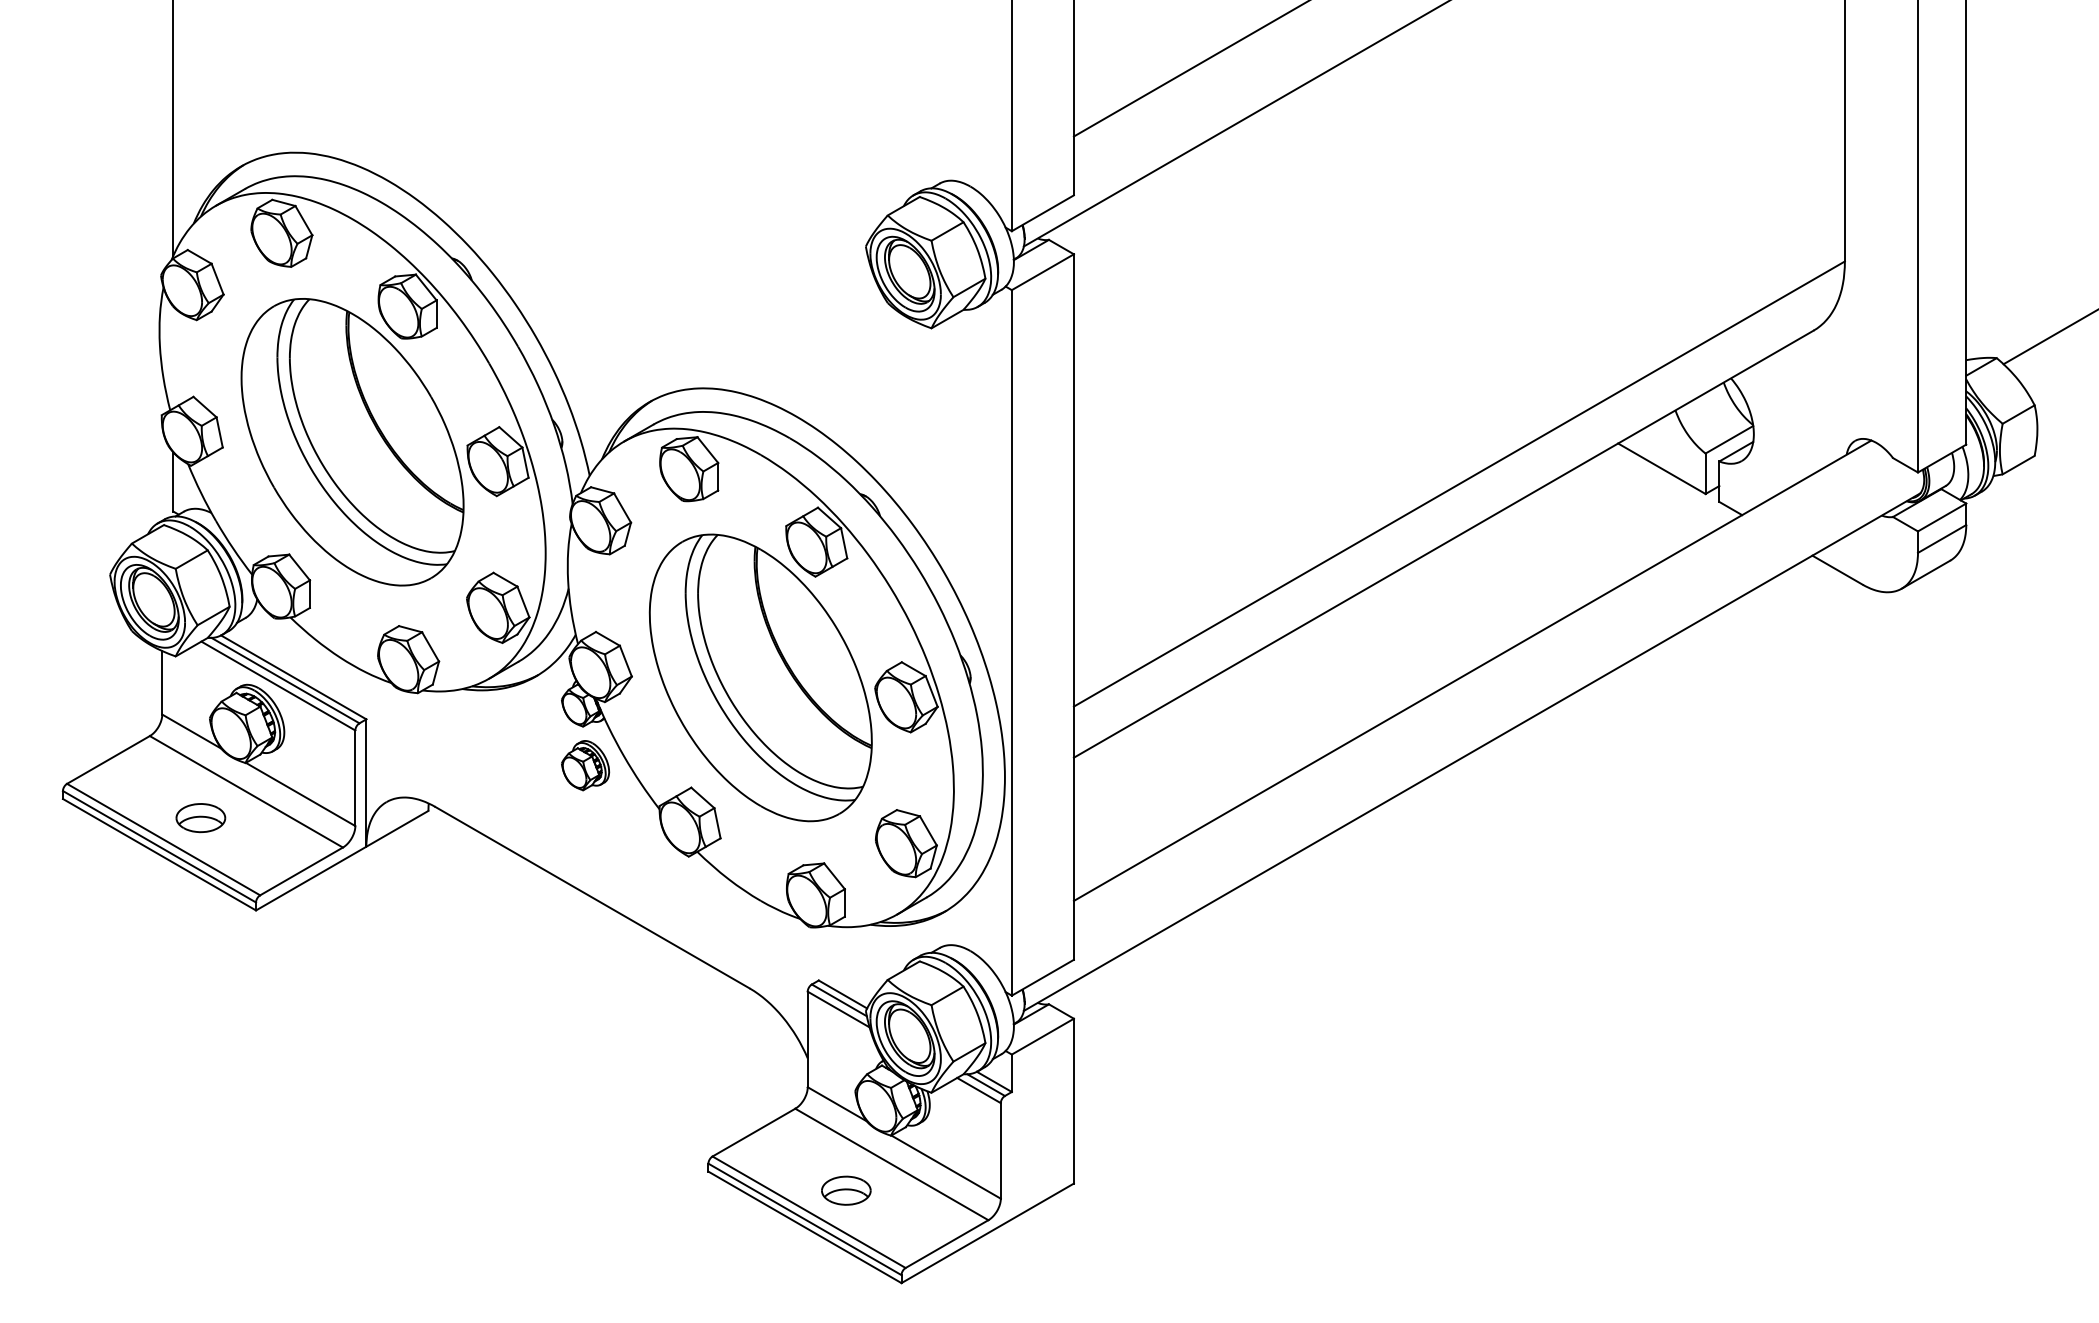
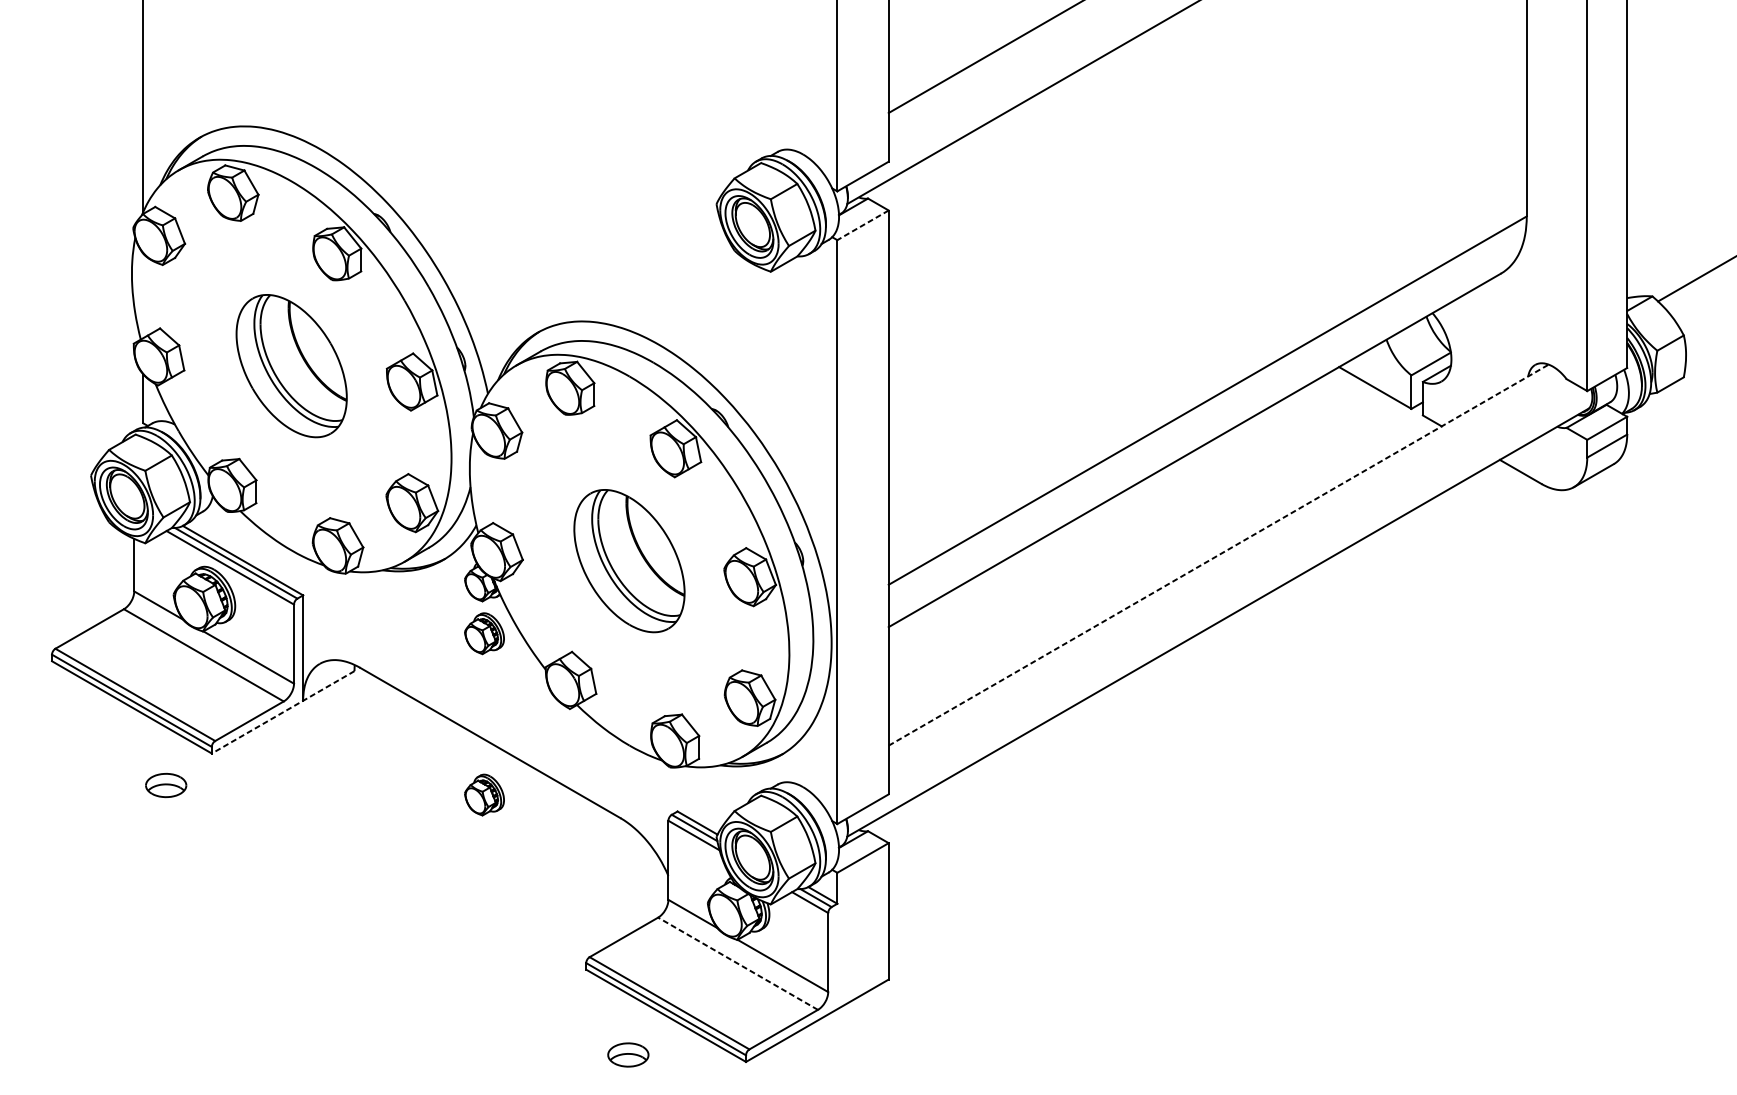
line: (1042, 272) -> (862, 225), solid -> dashed
part: (352, 442) -> (291, 366), size x0.6
line: (1473, 670) -> (1219, 554), solid -> dashed
part: (760, 677) -> (629, 560), size x0.6
part: (200, 818) -> (165, 785), moved
line: (342, 860) -> (283, 712), solid -> dashed
part: (585, 960) -> (484, 794), added
line: (891, 1164) -> (737, 963), solid -> dashed
part: (846, 1190) -> (628, 1054), moved

